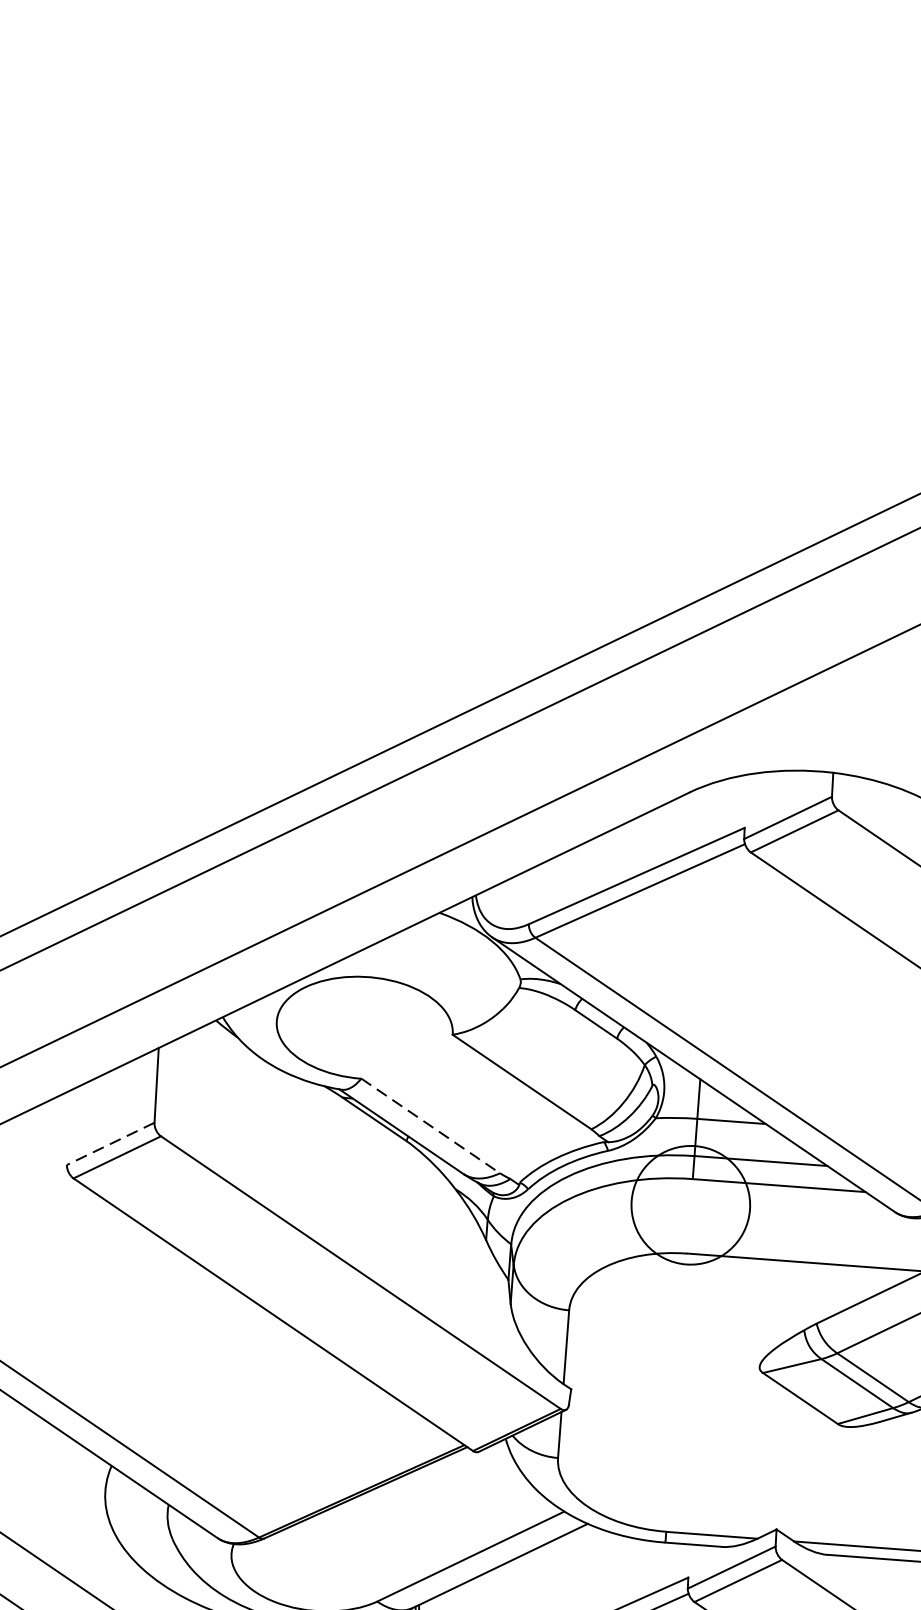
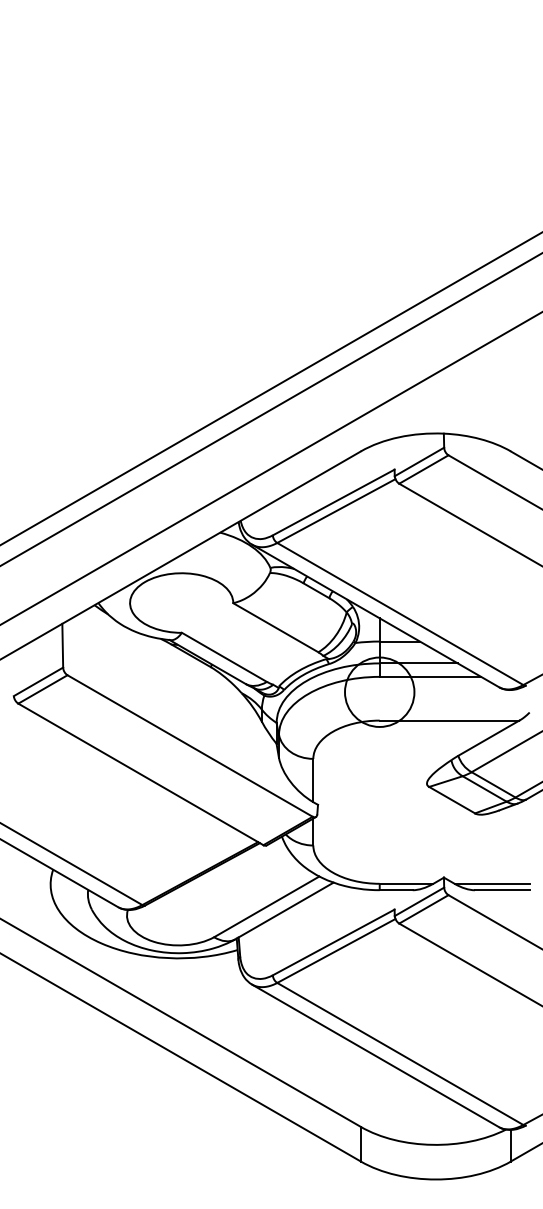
line: (430, 1126) -> (224, 657), dashed -> solid
line: (110, 1144) -> (38, 682), dashed -> solid

